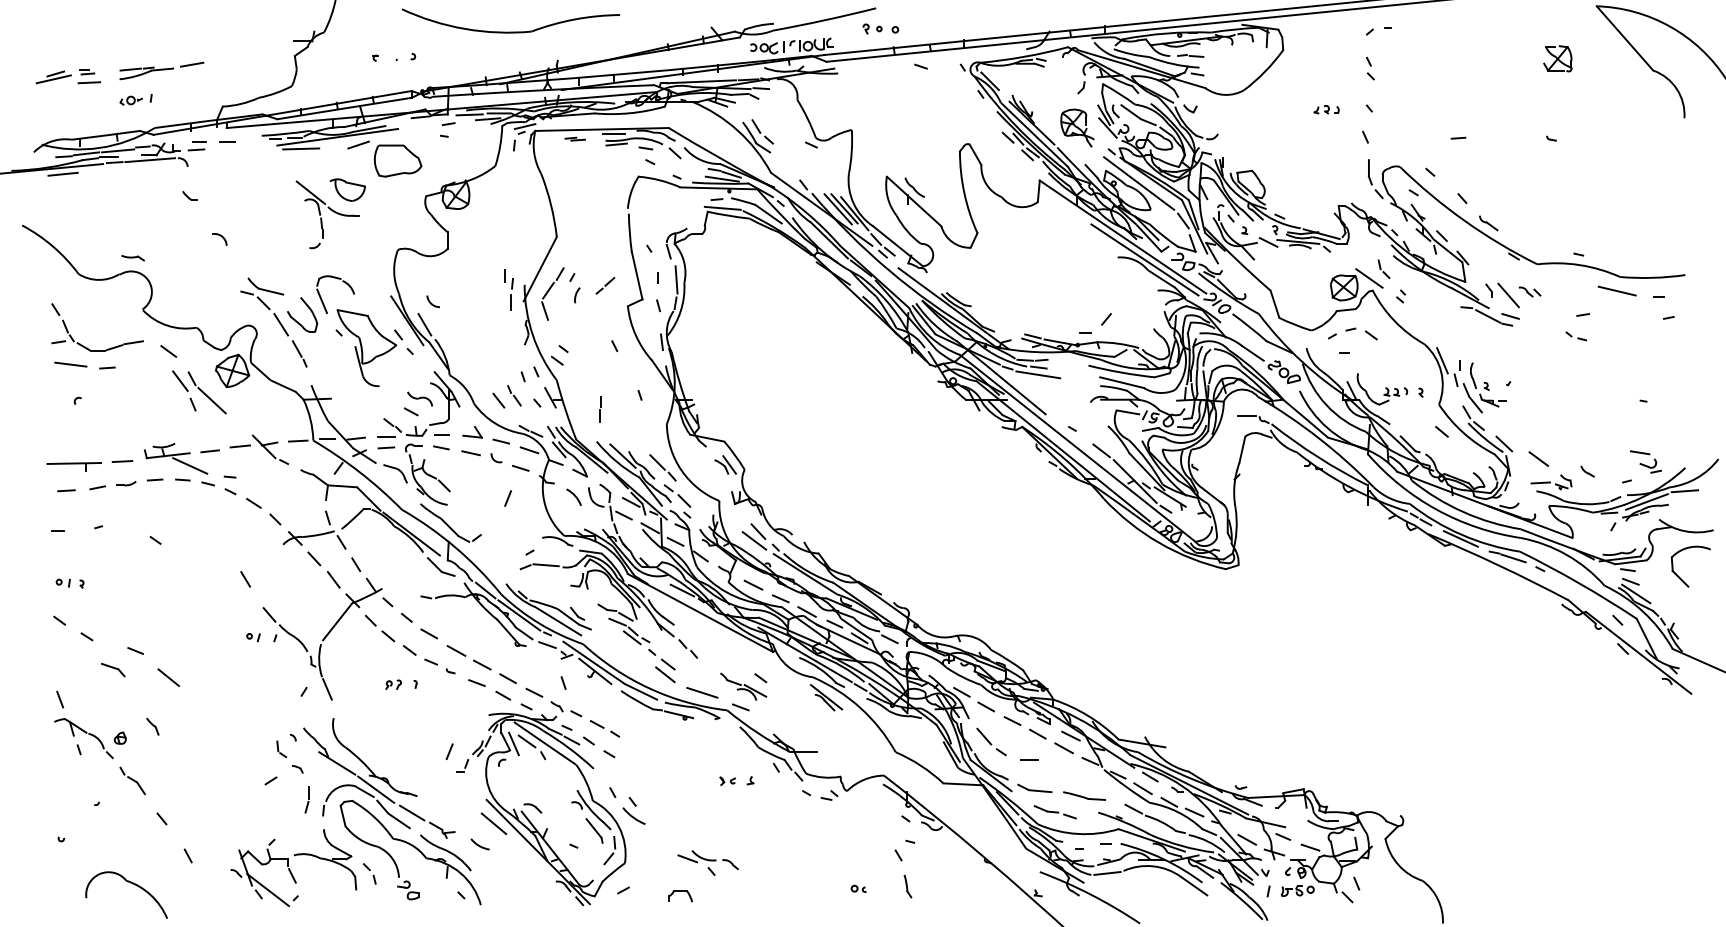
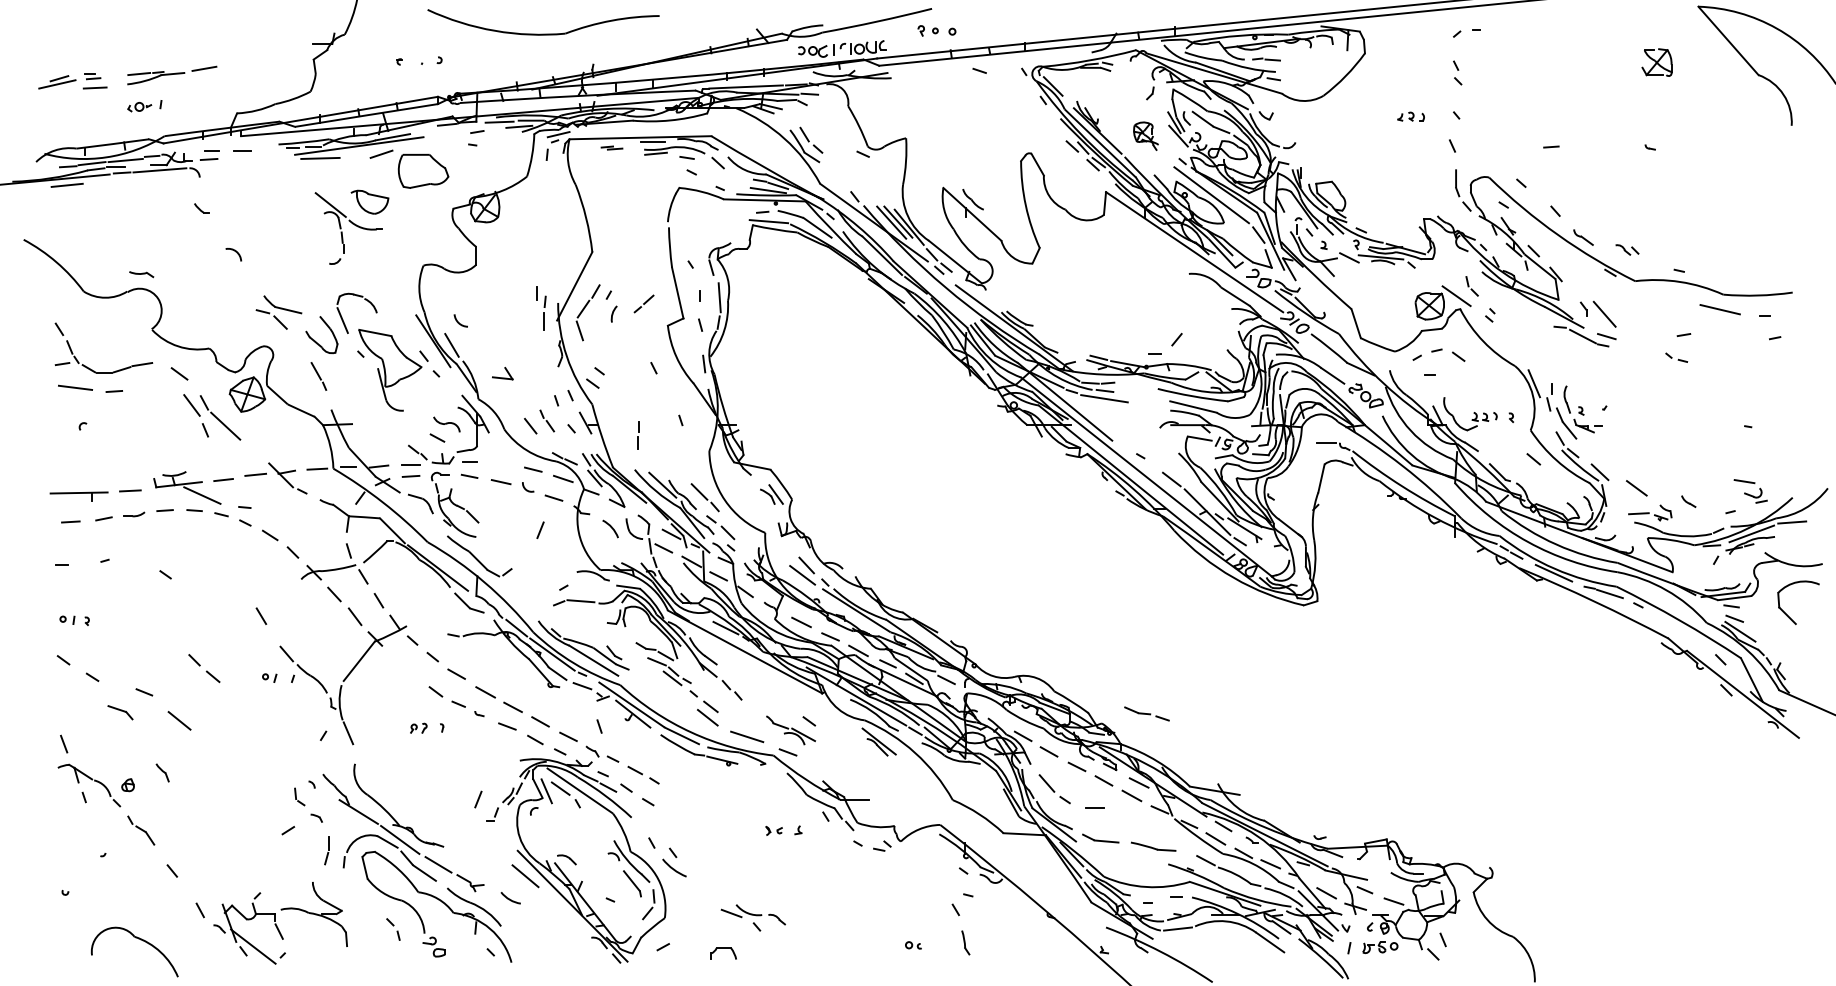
part: (1077, 127) -> (1146, 135), size x0.7
line: (1144, 259) -> (1217, 276), removed
part: (1529, 291) -> (1626, 249), moved
line: (281, 324) -> (299, 345), removed
part: (472, 432) -> (502, 373), moved
part: (379, 628) -> (203, 668), moved
part: (1054, 812) -> (1146, 714), moved
part: (293, 868) -> (280, 923), moved

